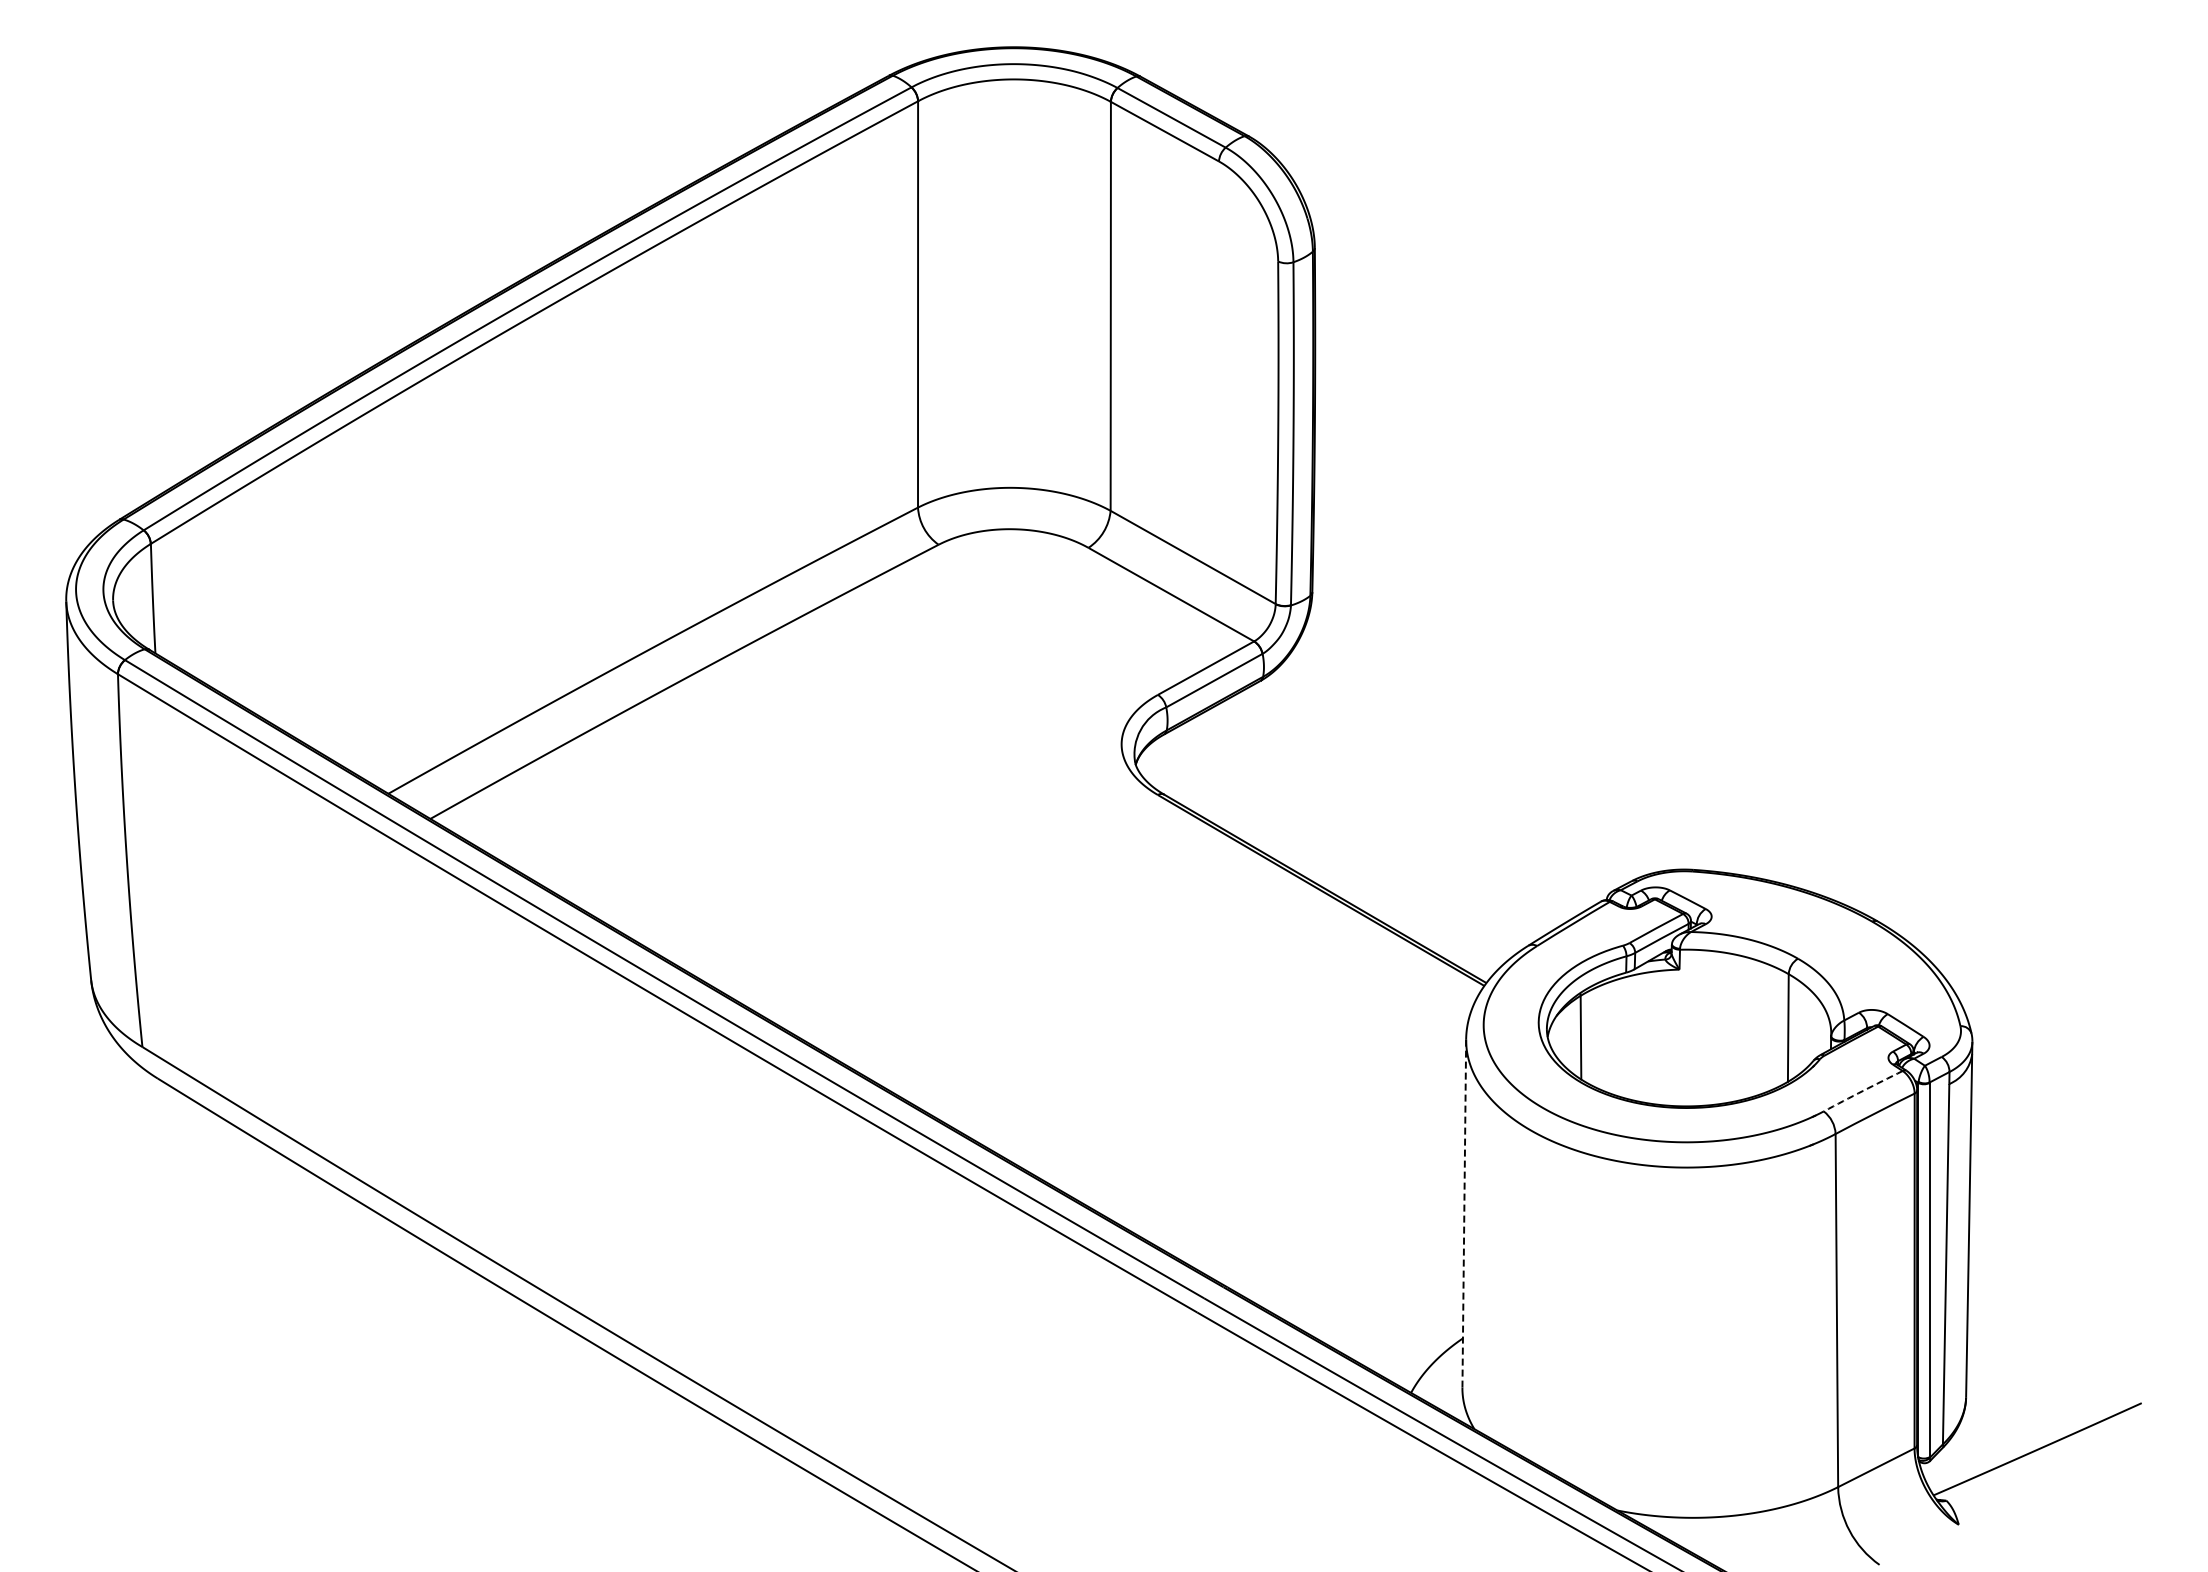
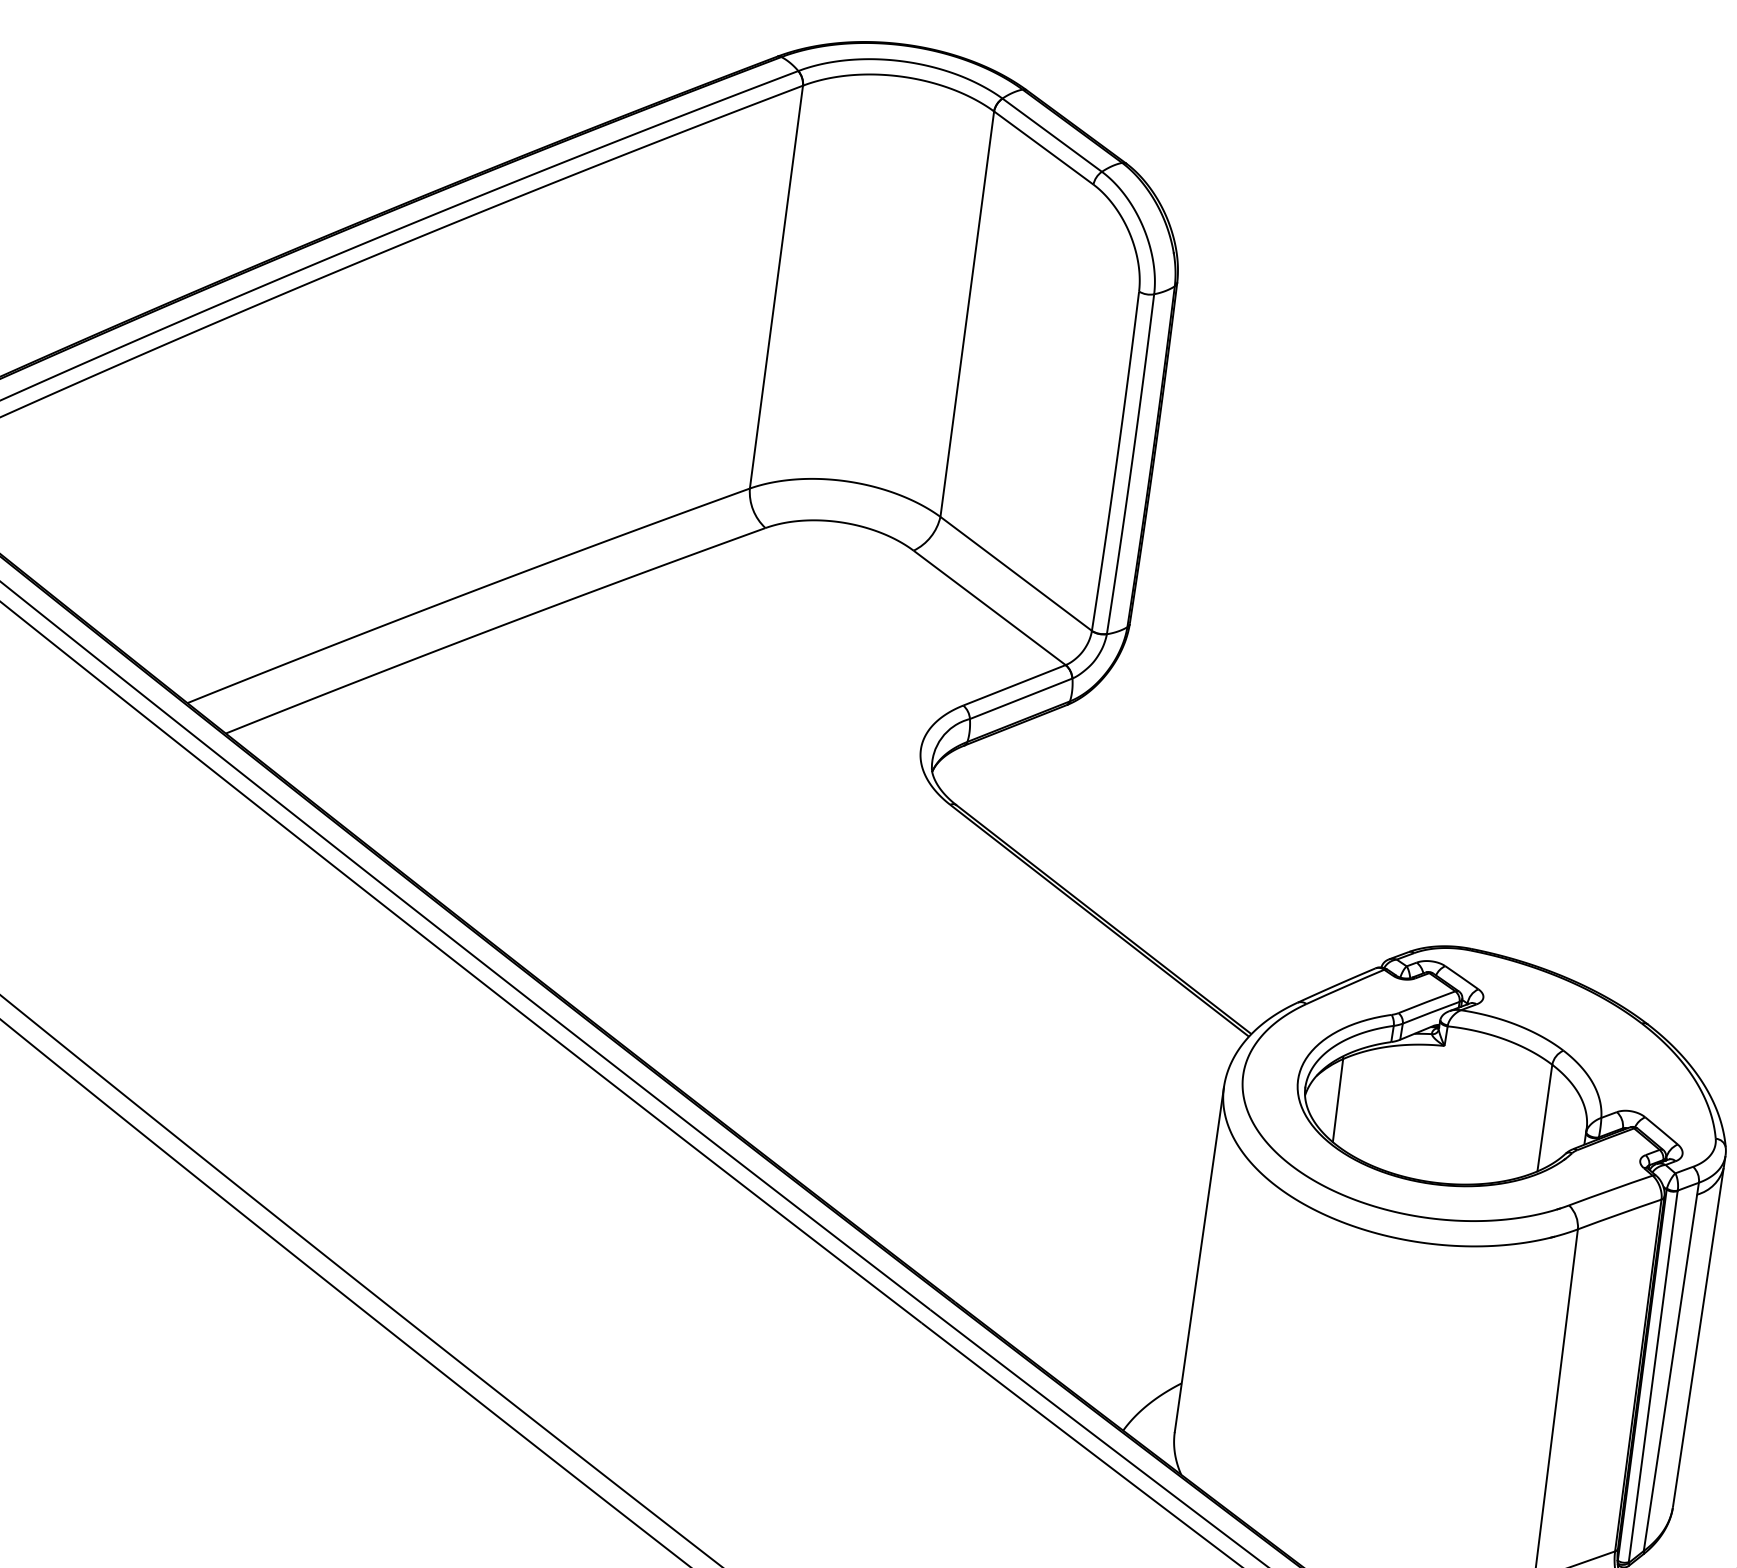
arc: (1863, 1090) -> (1611, 1189), dashed -> solid
line: (1464, 1214) -> (1199, 1260), dashed -> solid

